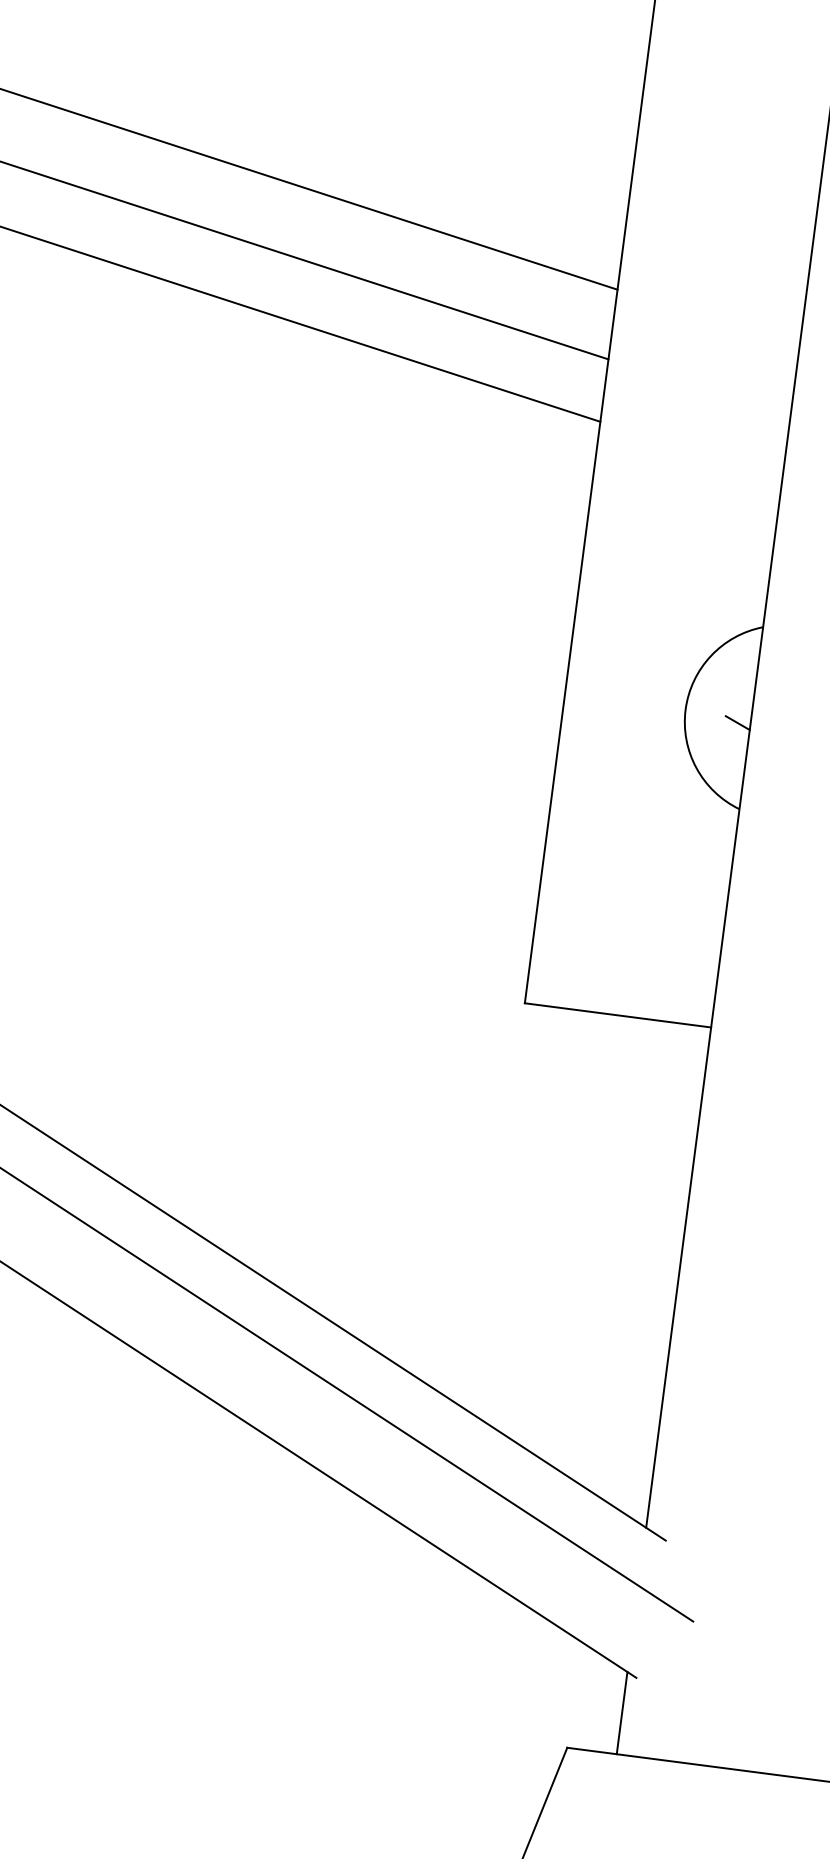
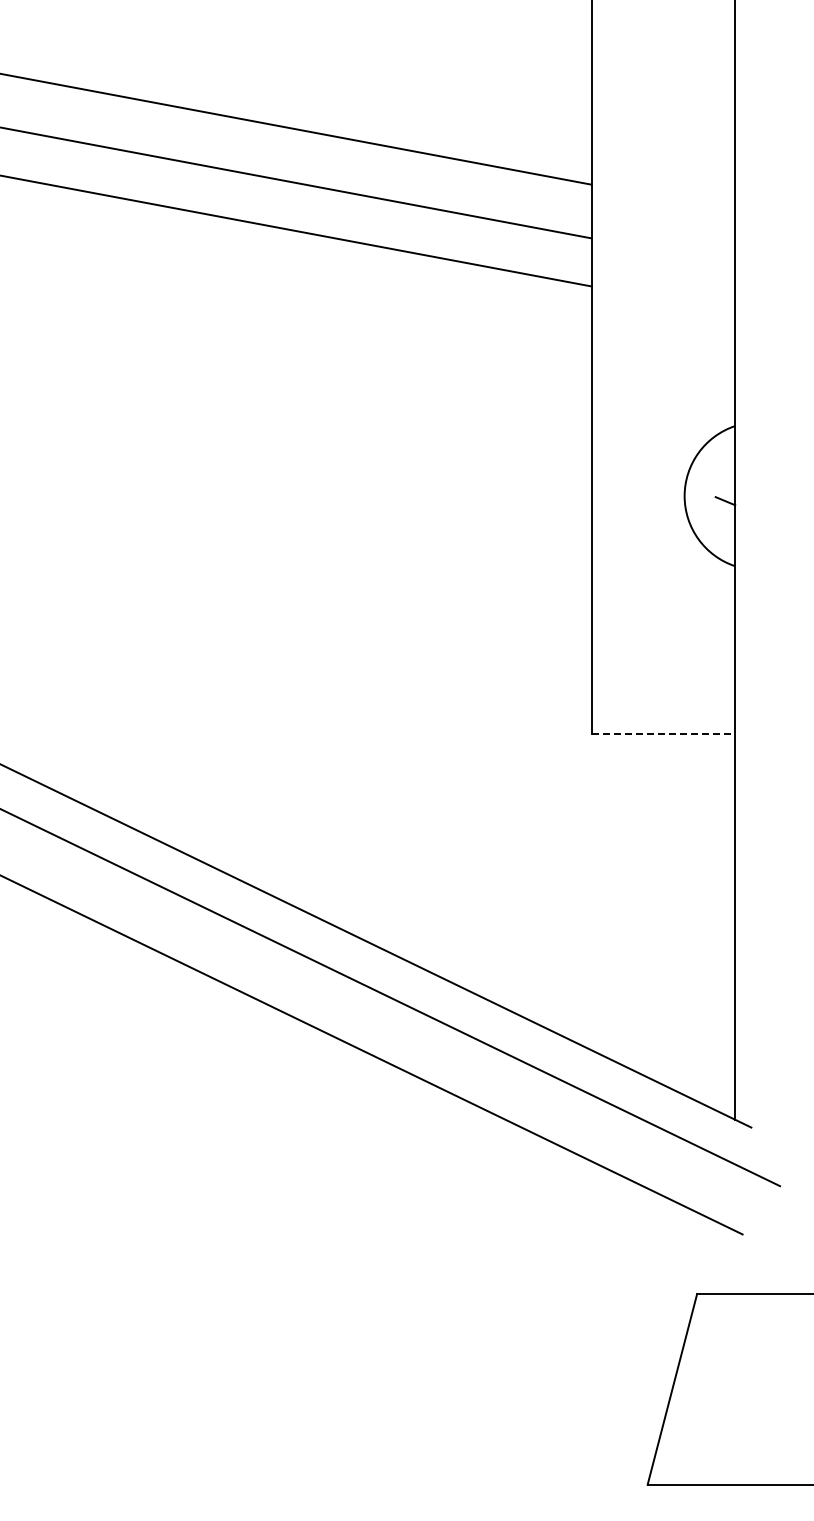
line: (618, 1015) -> (663, 734), solid -> dashed
line: (622, 1713) -> (735, 1262), removed

